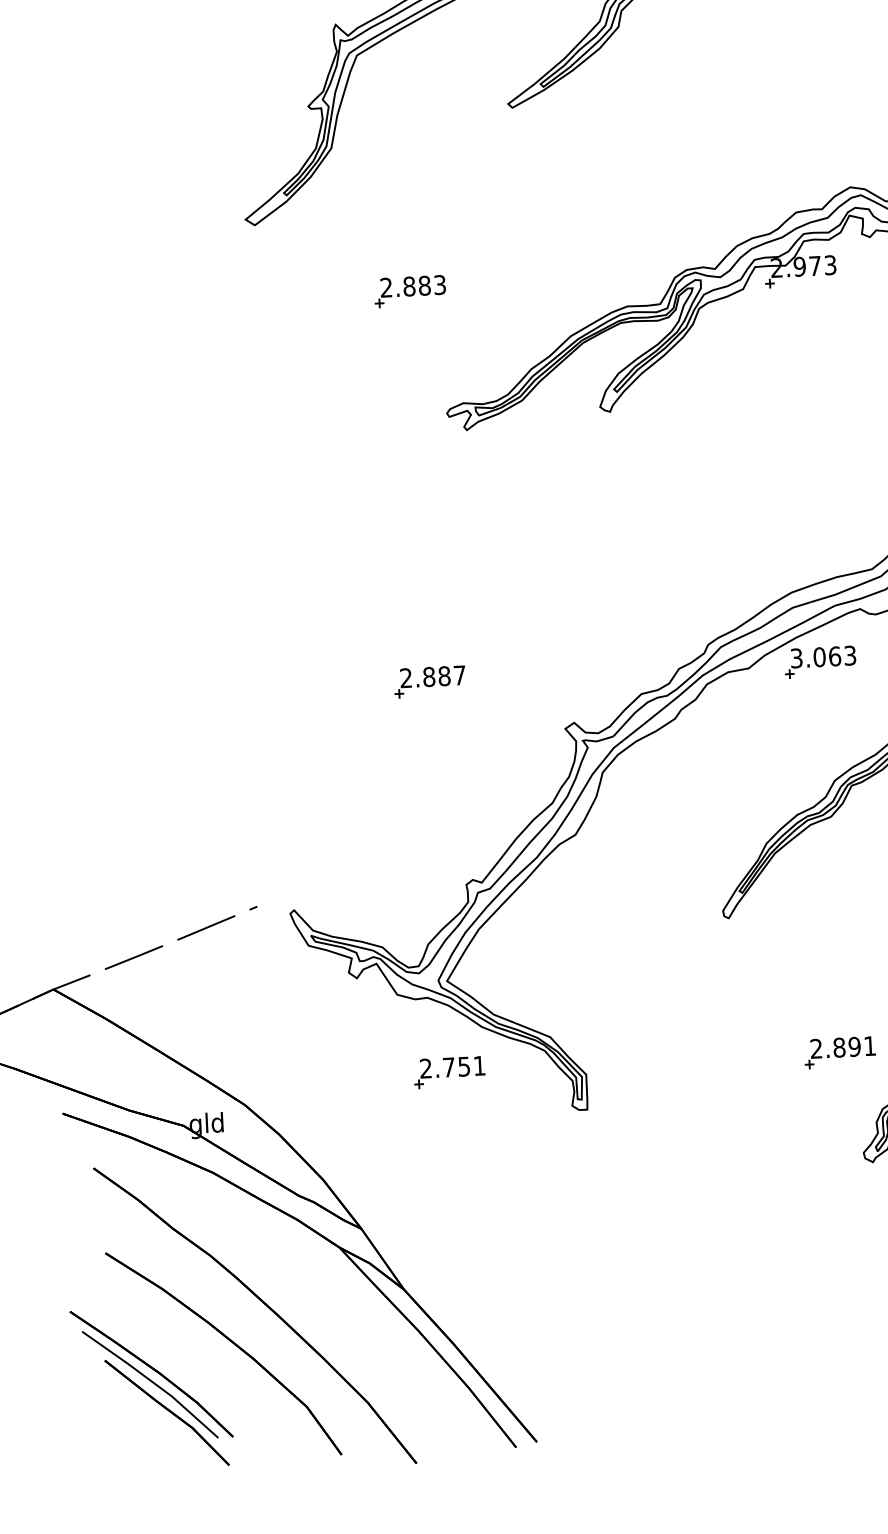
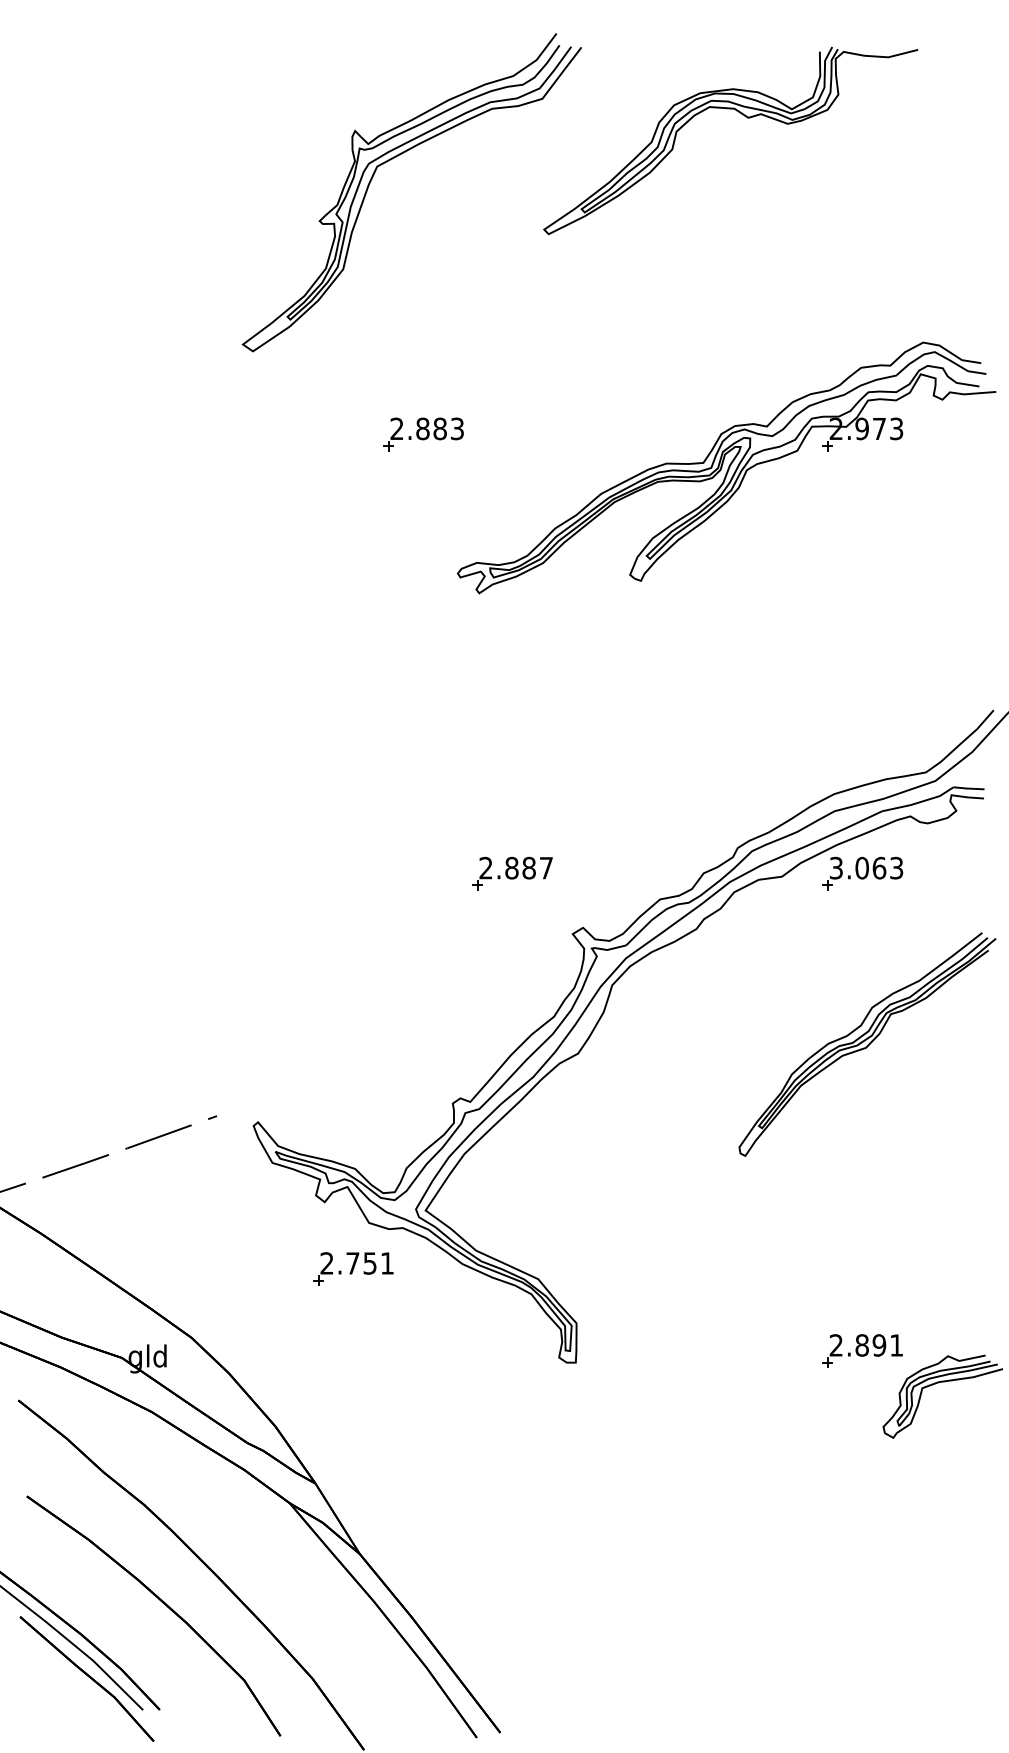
part: (429, 681) -> (512, 873), moved
part: (839, 1052) -> (862, 1350), moved
part: (449, 1071) -> (353, 1268), moved

